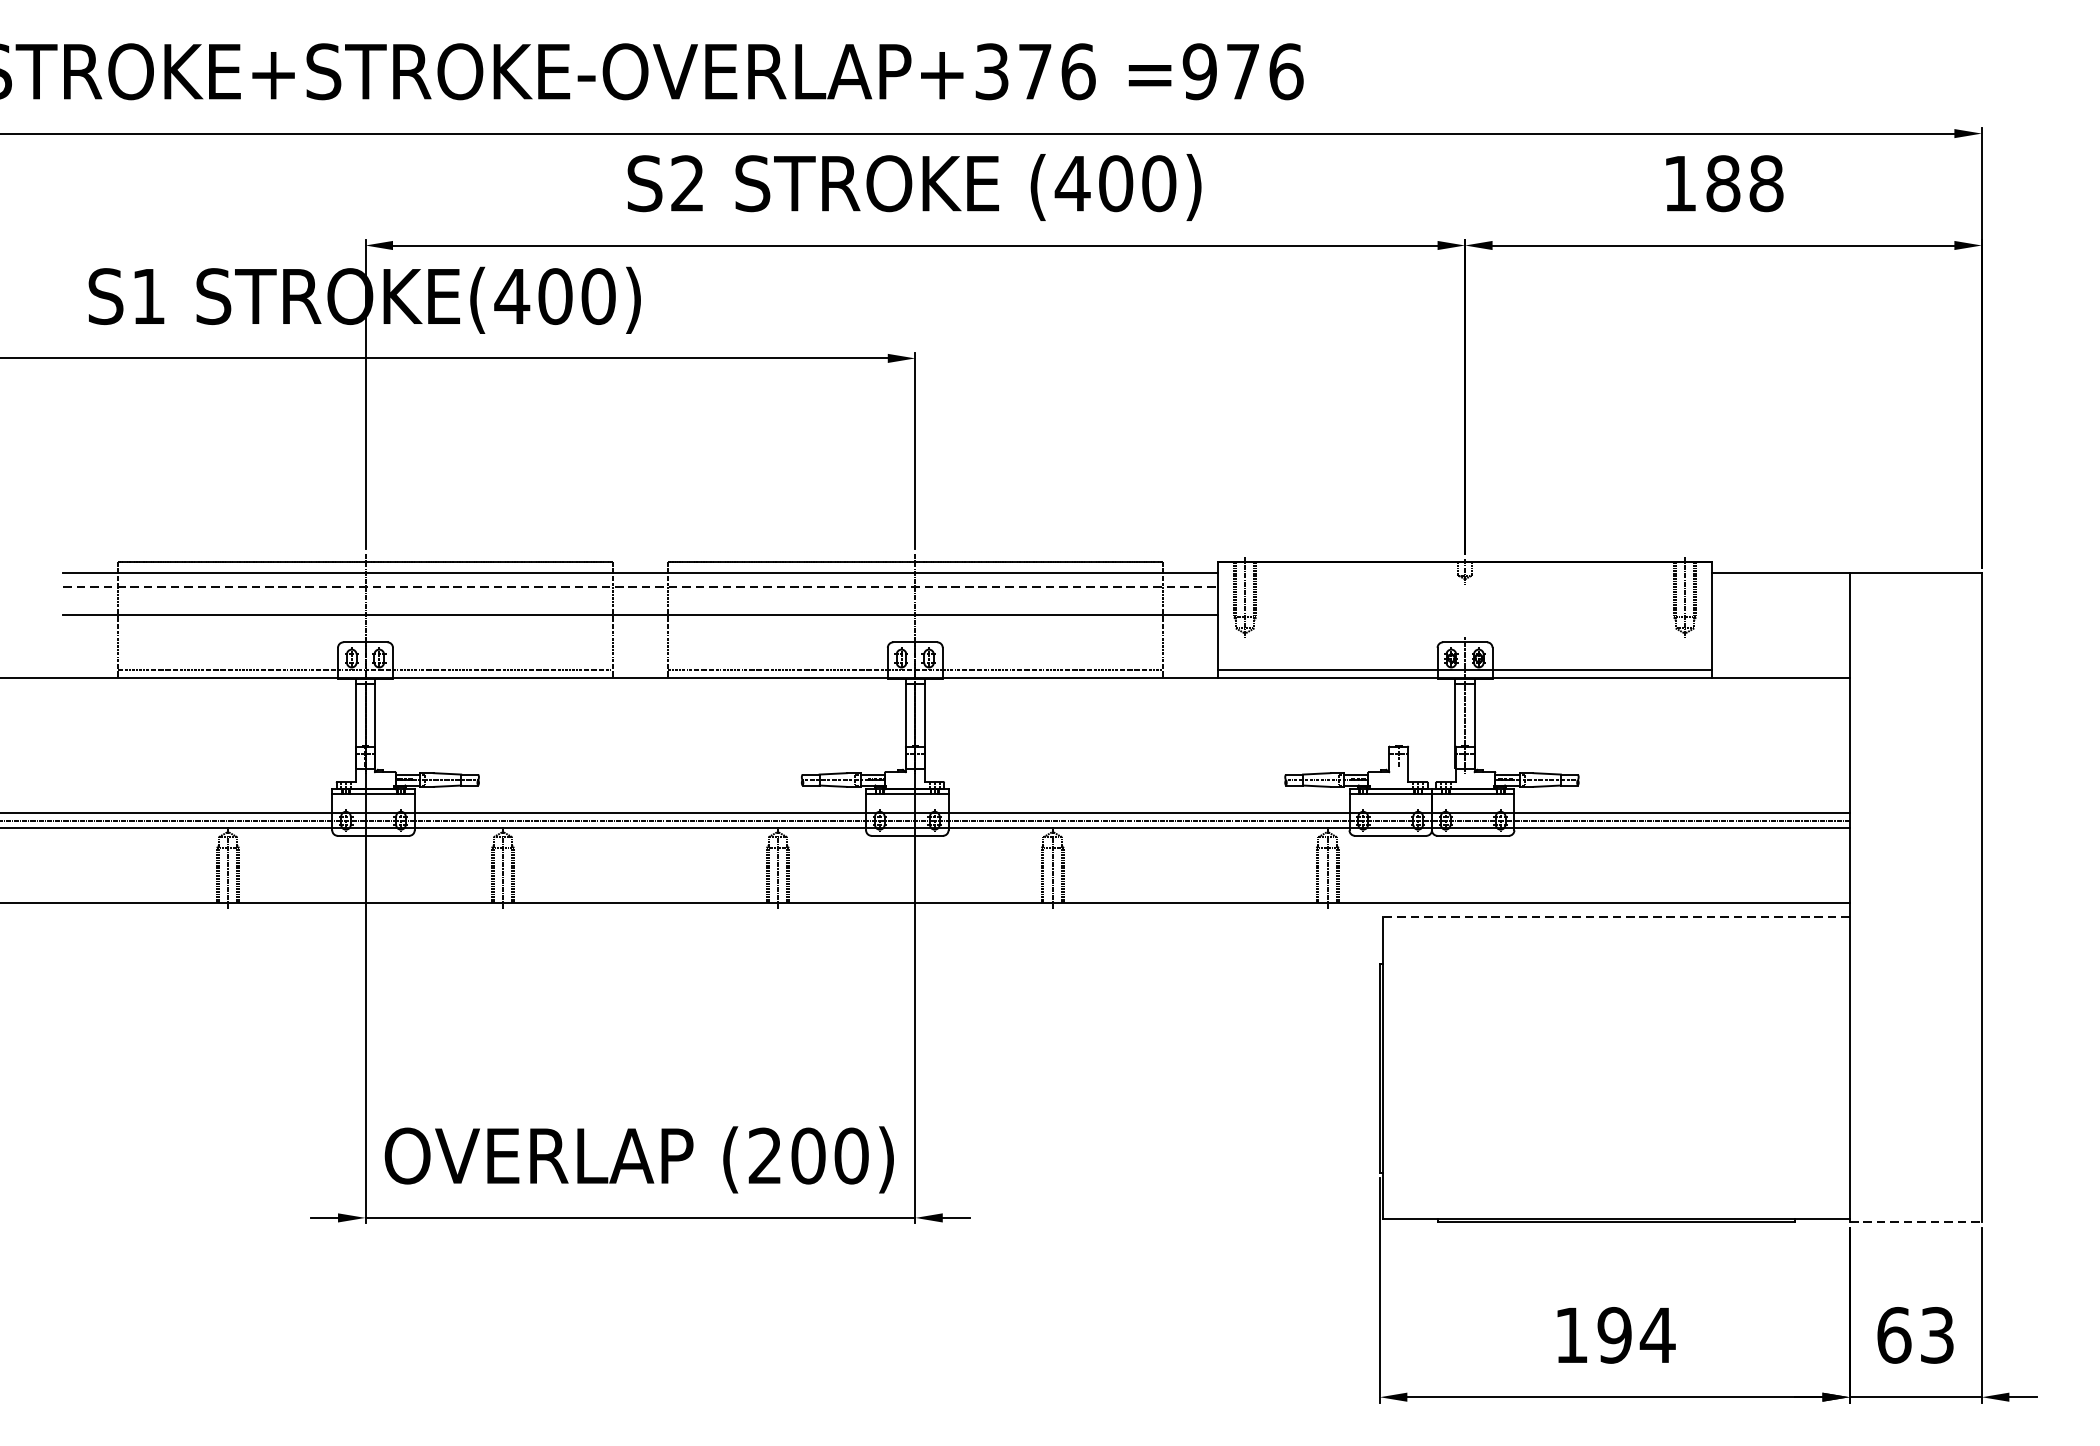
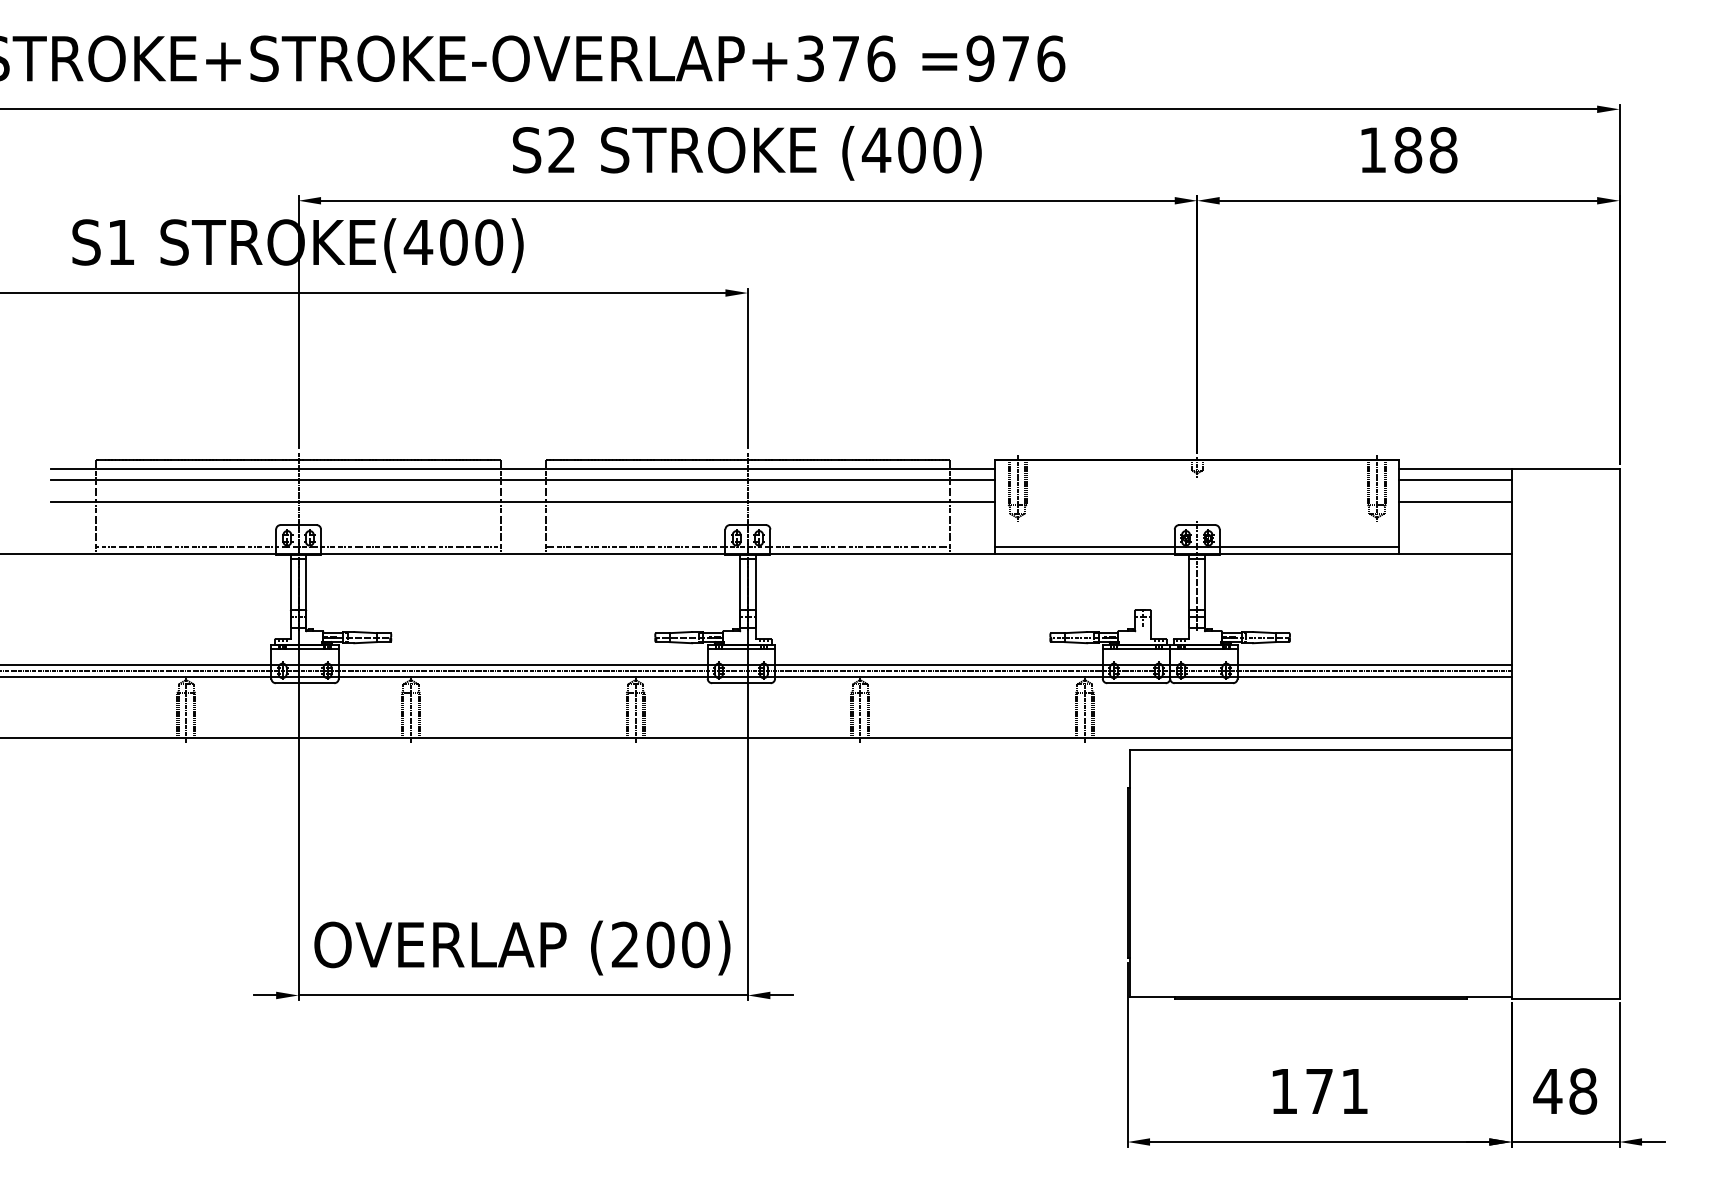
line: (640, 586) -> (523, 479), dashed -> solid
line: (1781, 586) -> (1455, 479), added
line: (1781, 614) -> (1455, 502), added
line: (1615, 916) -> (1320, 749), dashed -> solid
line: (1915, 1221) -> (1565, 998), dashed -> solid
text: (1636, 1335) -> (1337, 1091), 194 -> 171
text: (1915, 1335) -> (1565, 1091), 63 -> 48

